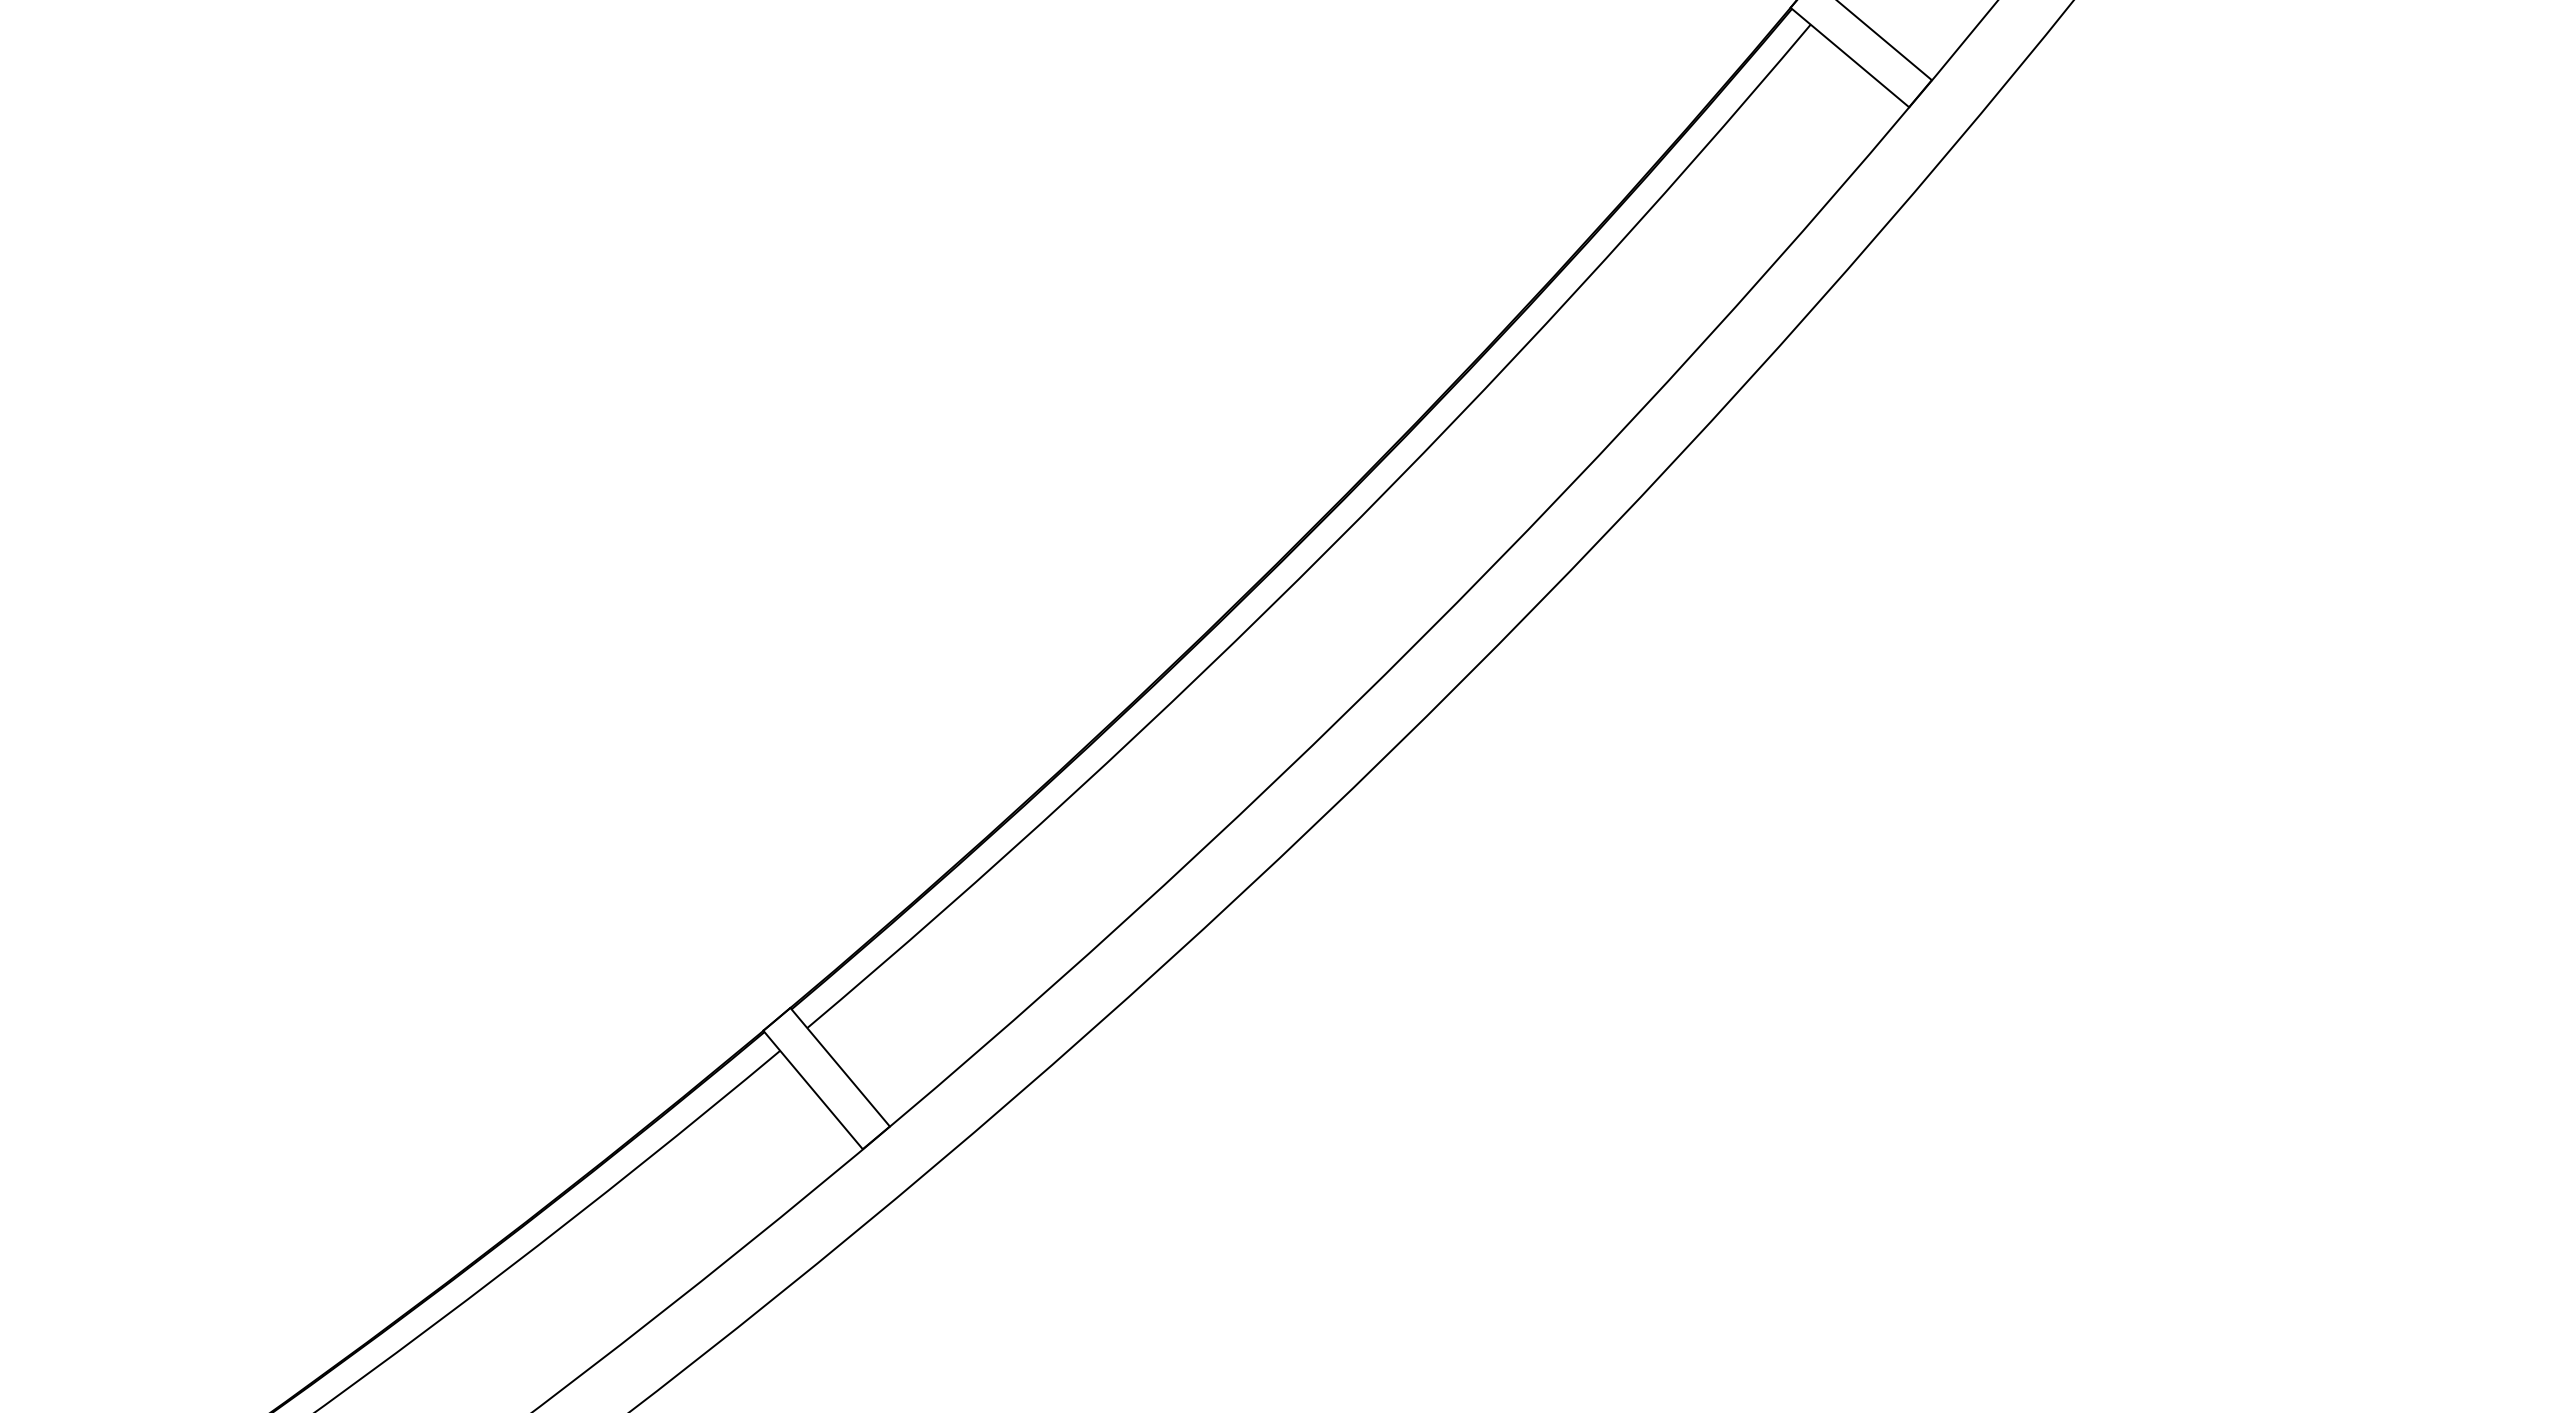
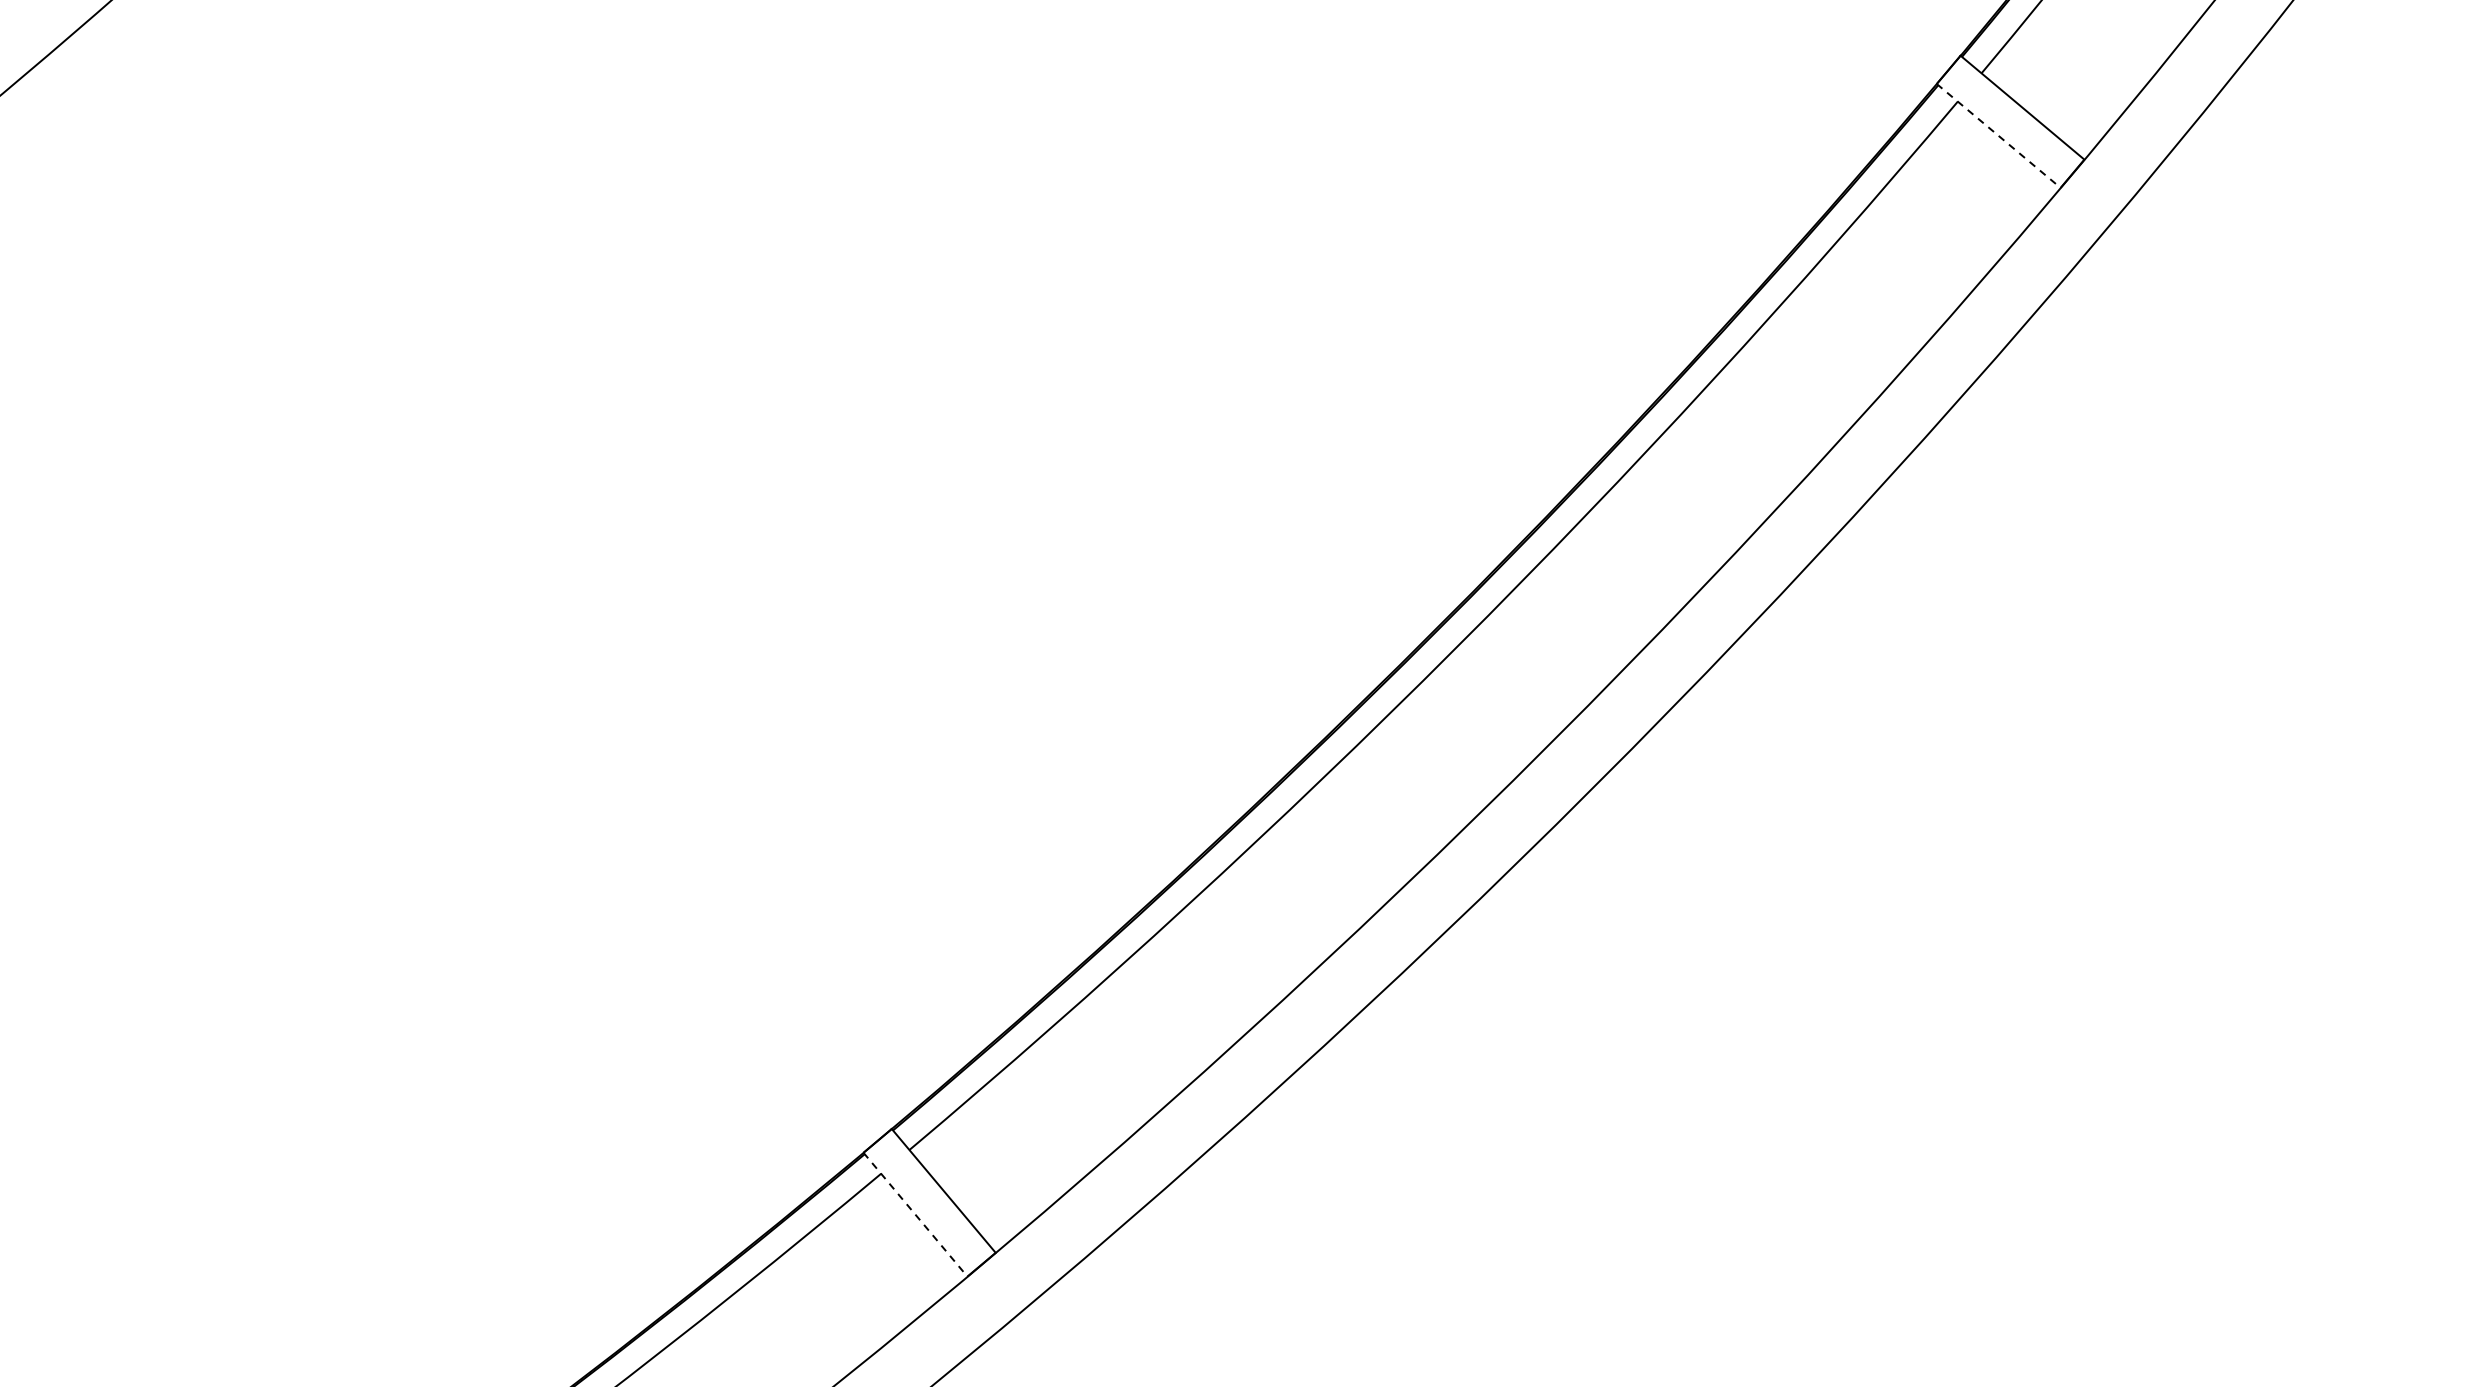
line: (1850, 57) -> (1999, 135), solid -> dashed
line: (813, 1090) -> (915, 1215), solid -> dashed

